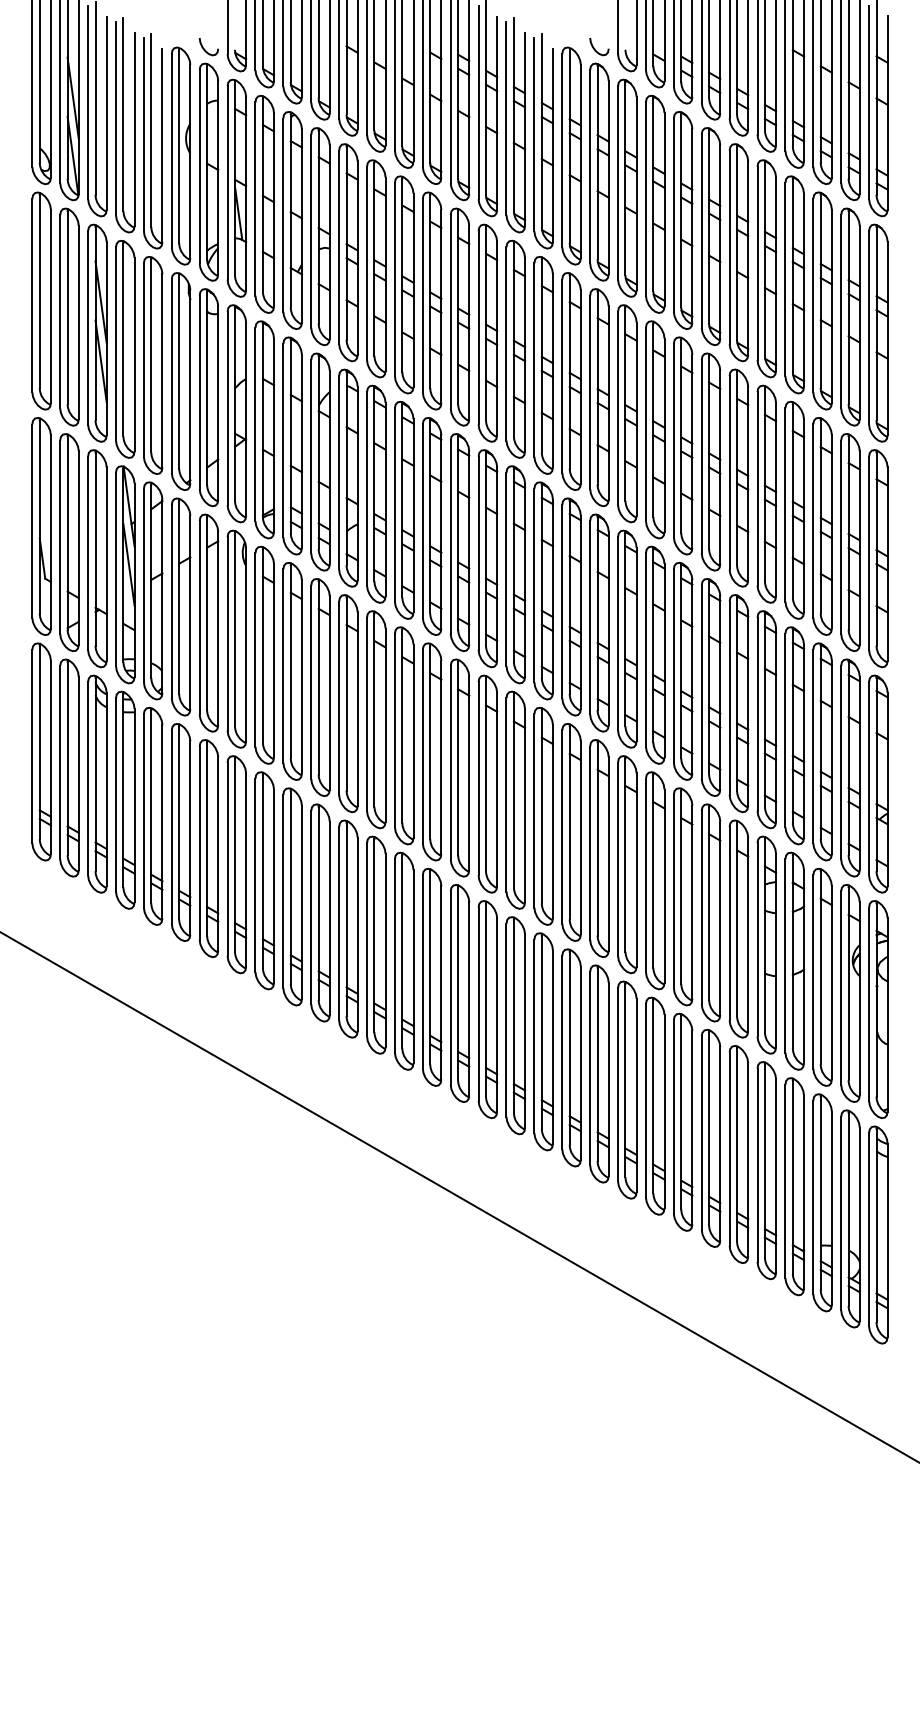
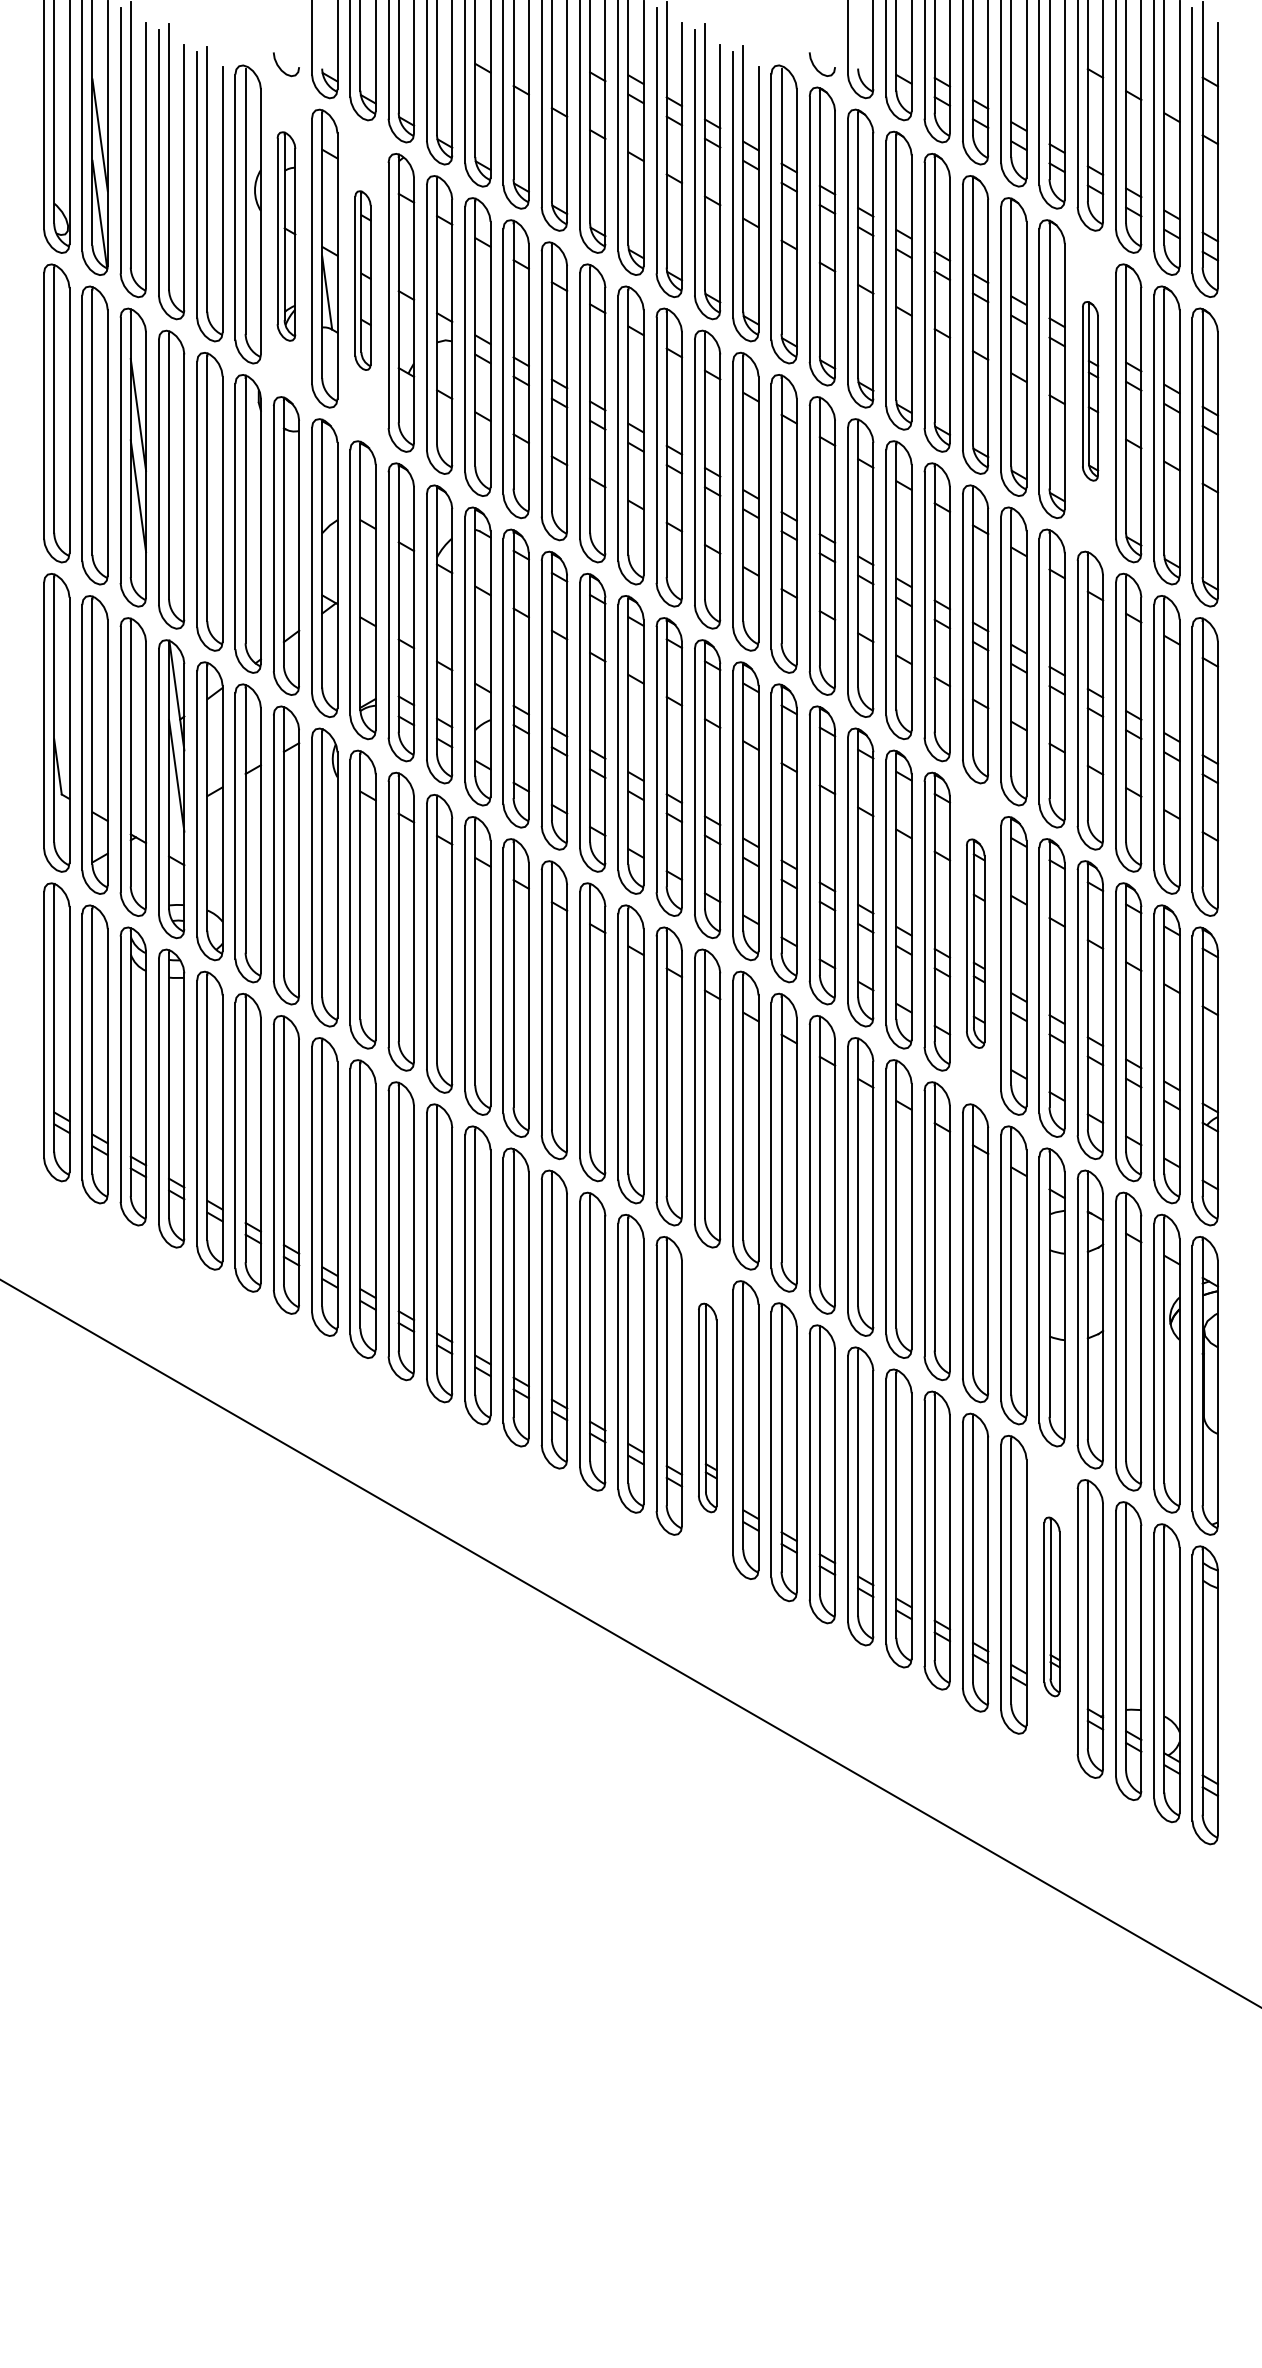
part: (208, 172) -> (286, 236), size x0.7
part: (264, 204) -> (362, 280), size x0.6
part: (794, 285) -> (1090, 391), size x0.6
part: (711, 687) -> (975, 943), size x0.7
part: (515, 1025) -> (707, 1407), size x0.7
part: (766, 1170) -> (1051, 1606), size x0.6

